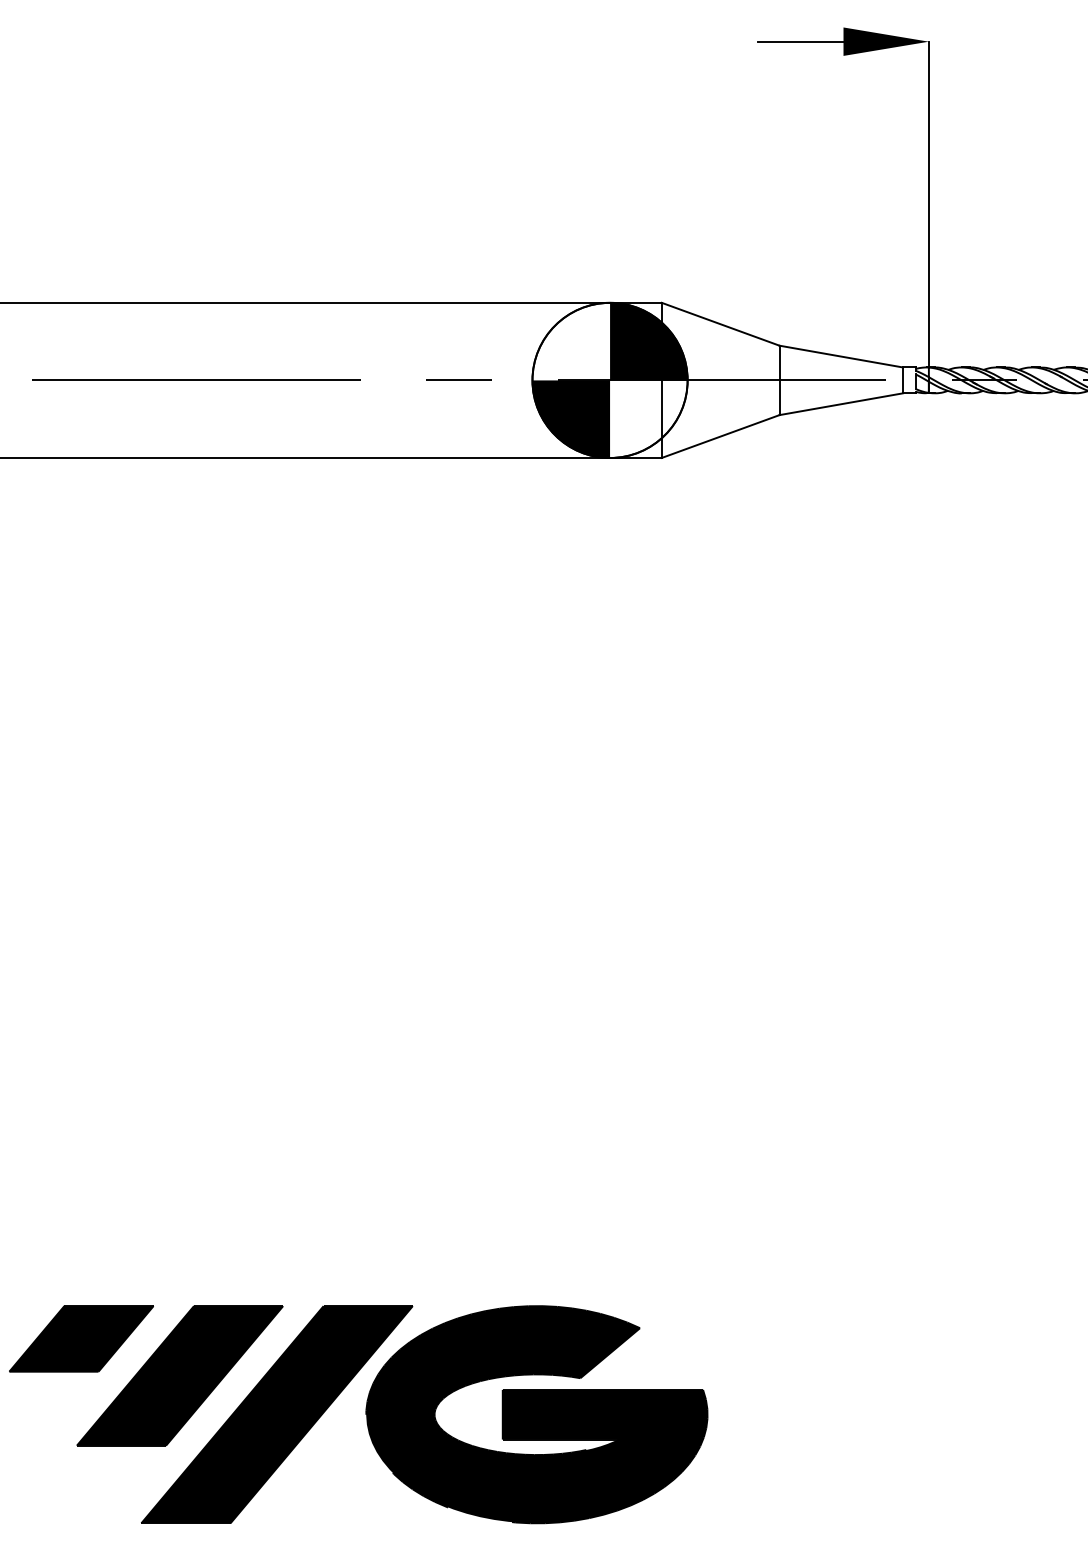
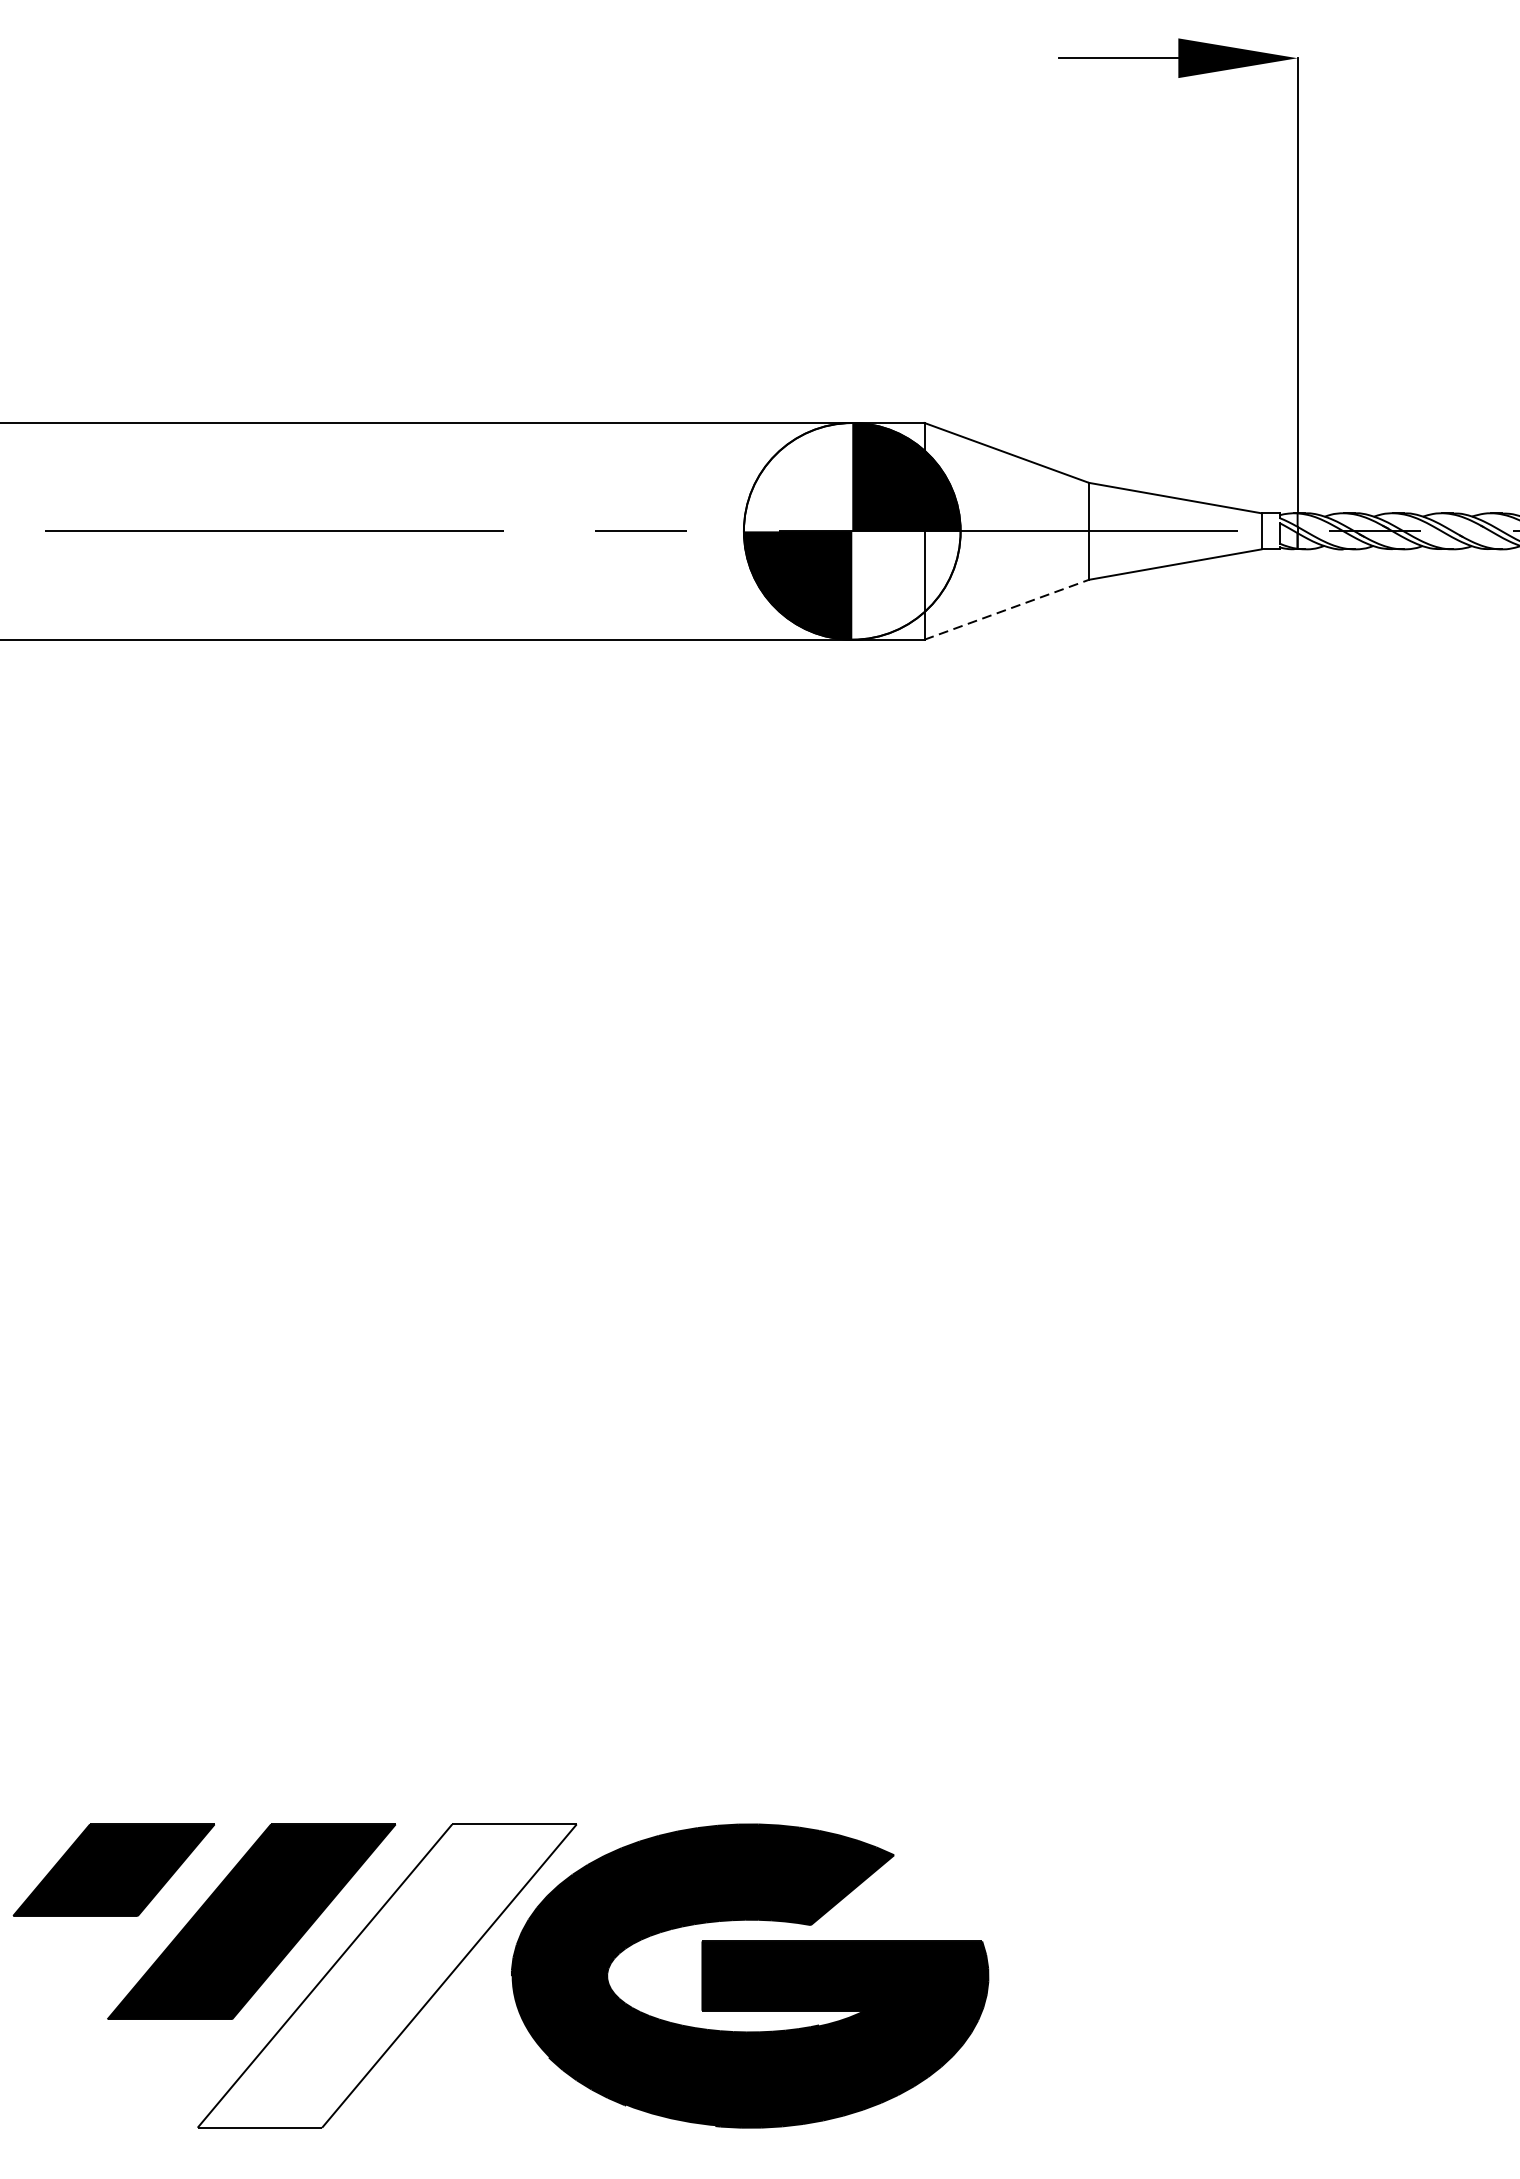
line: (720, 436) -> (1006, 609), solid -> dashed
fill: (276, 1414) -> (386, 1975), removed

